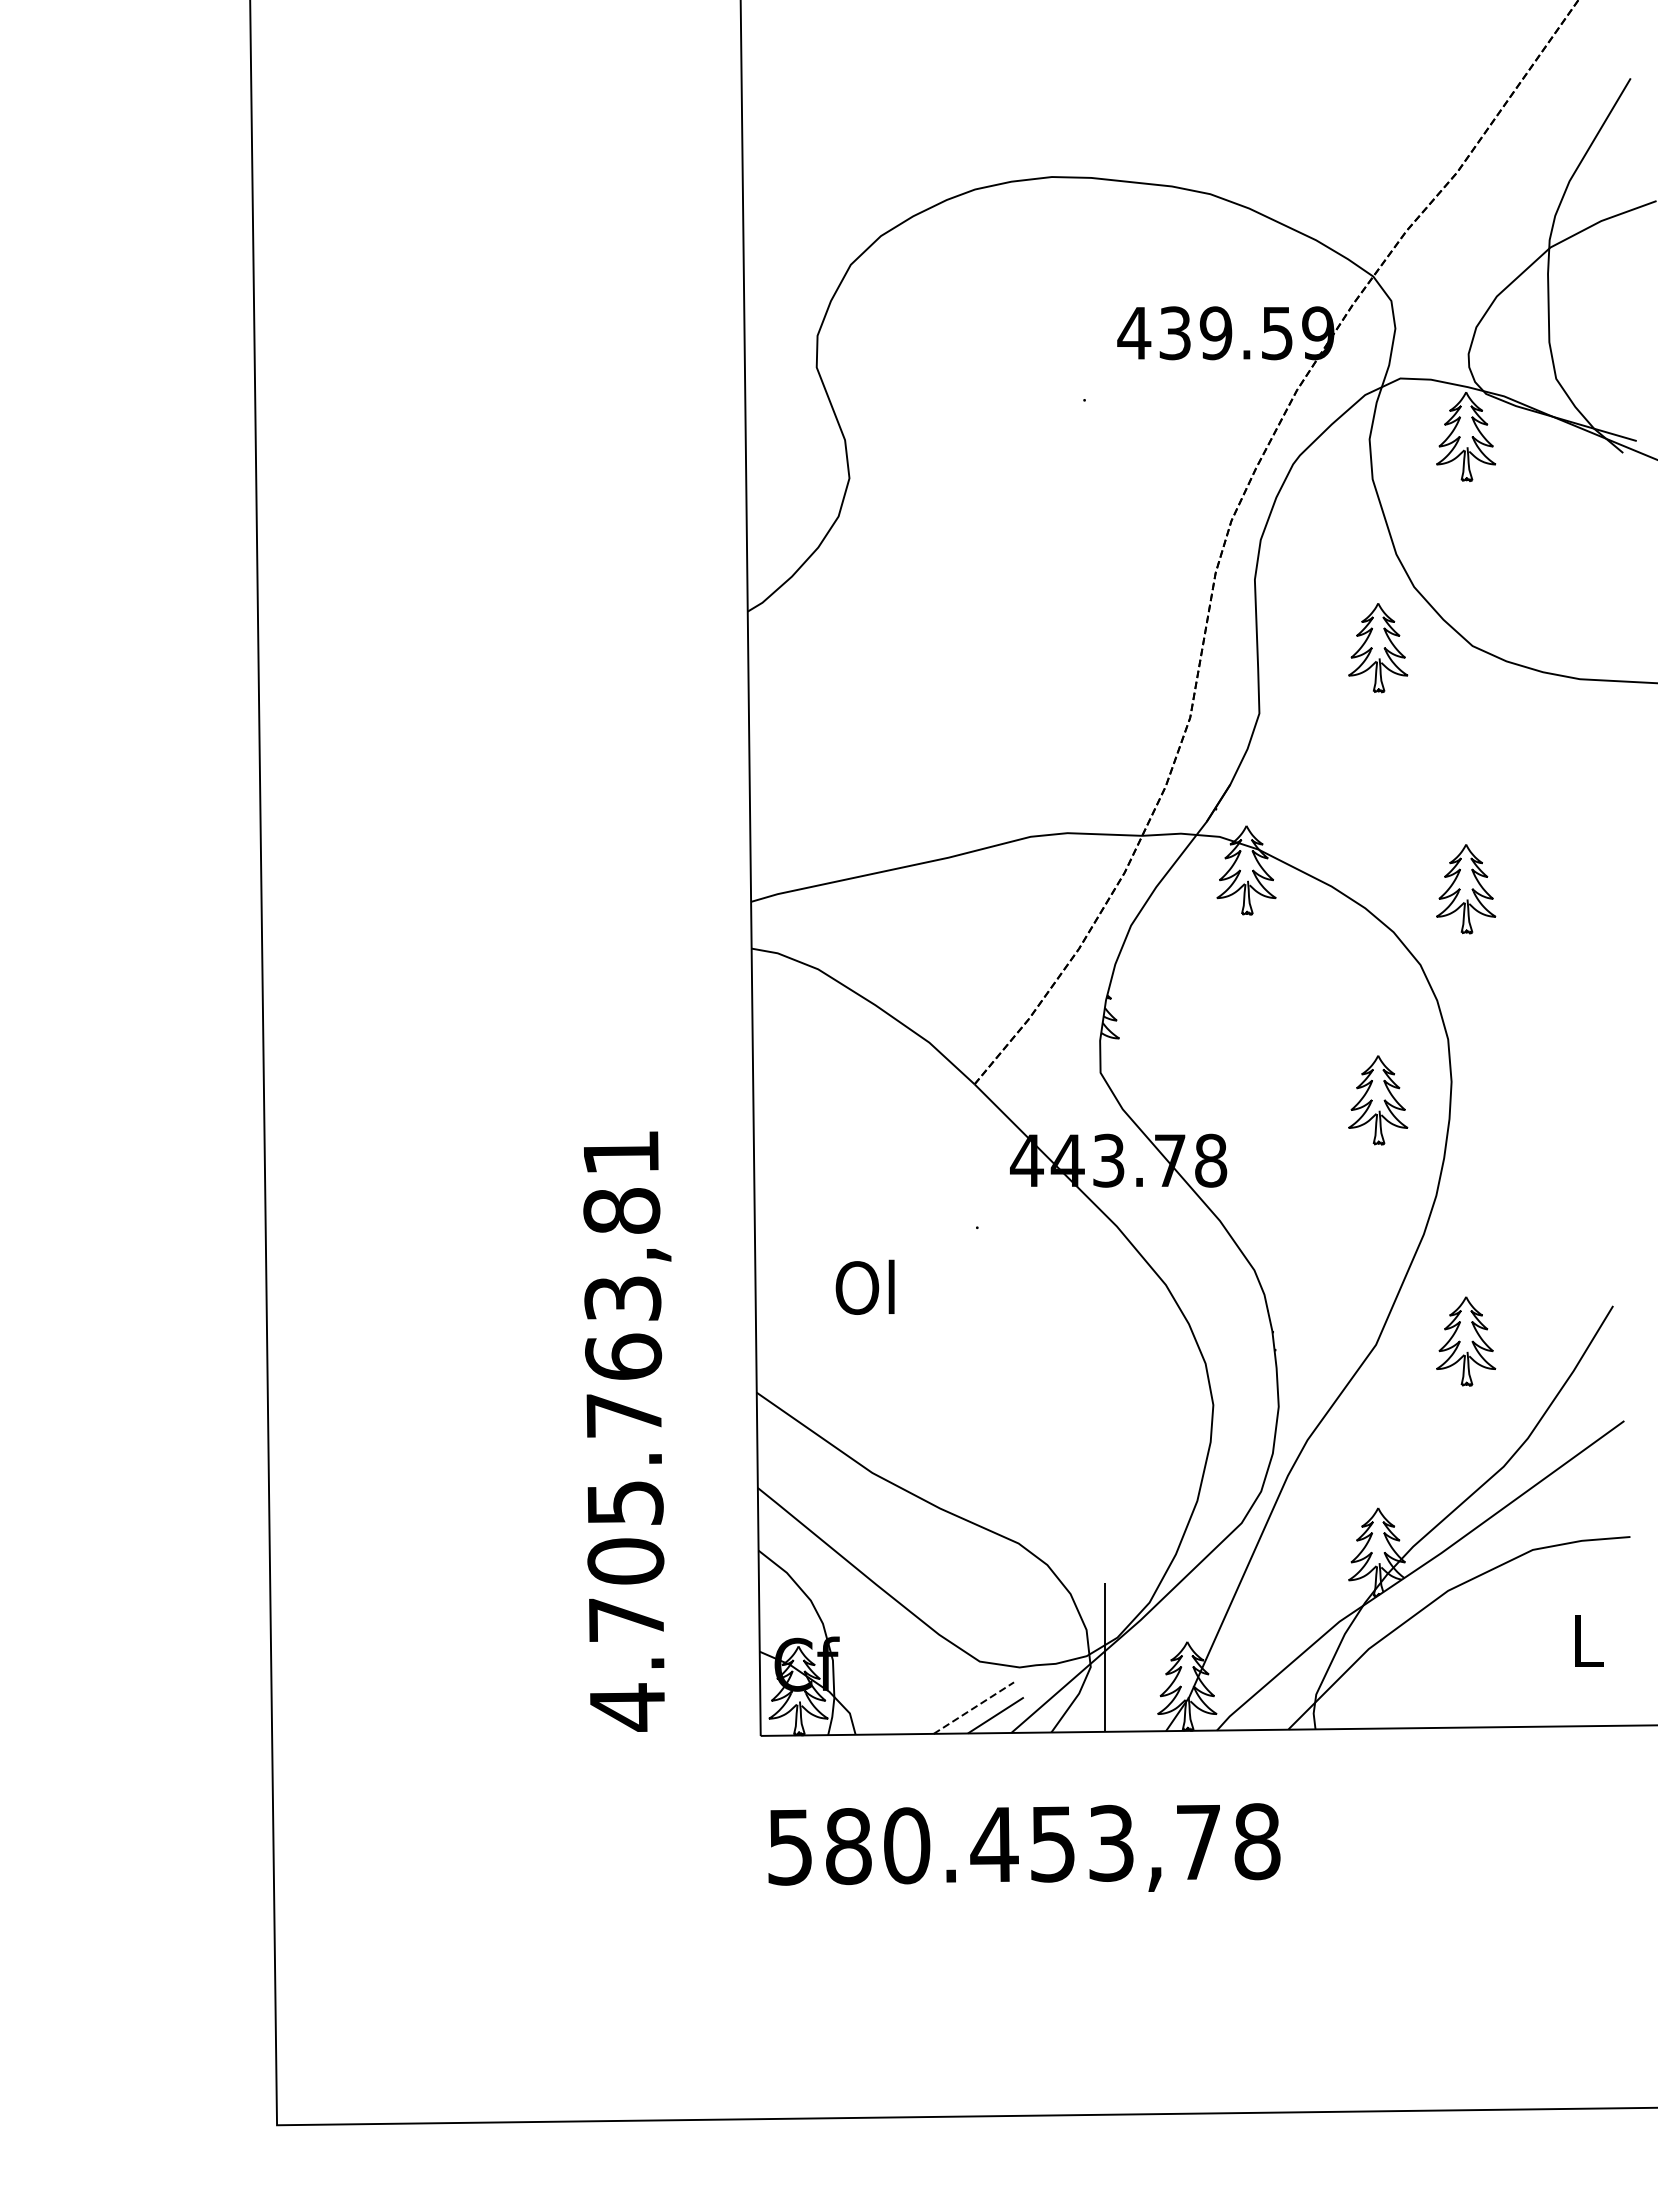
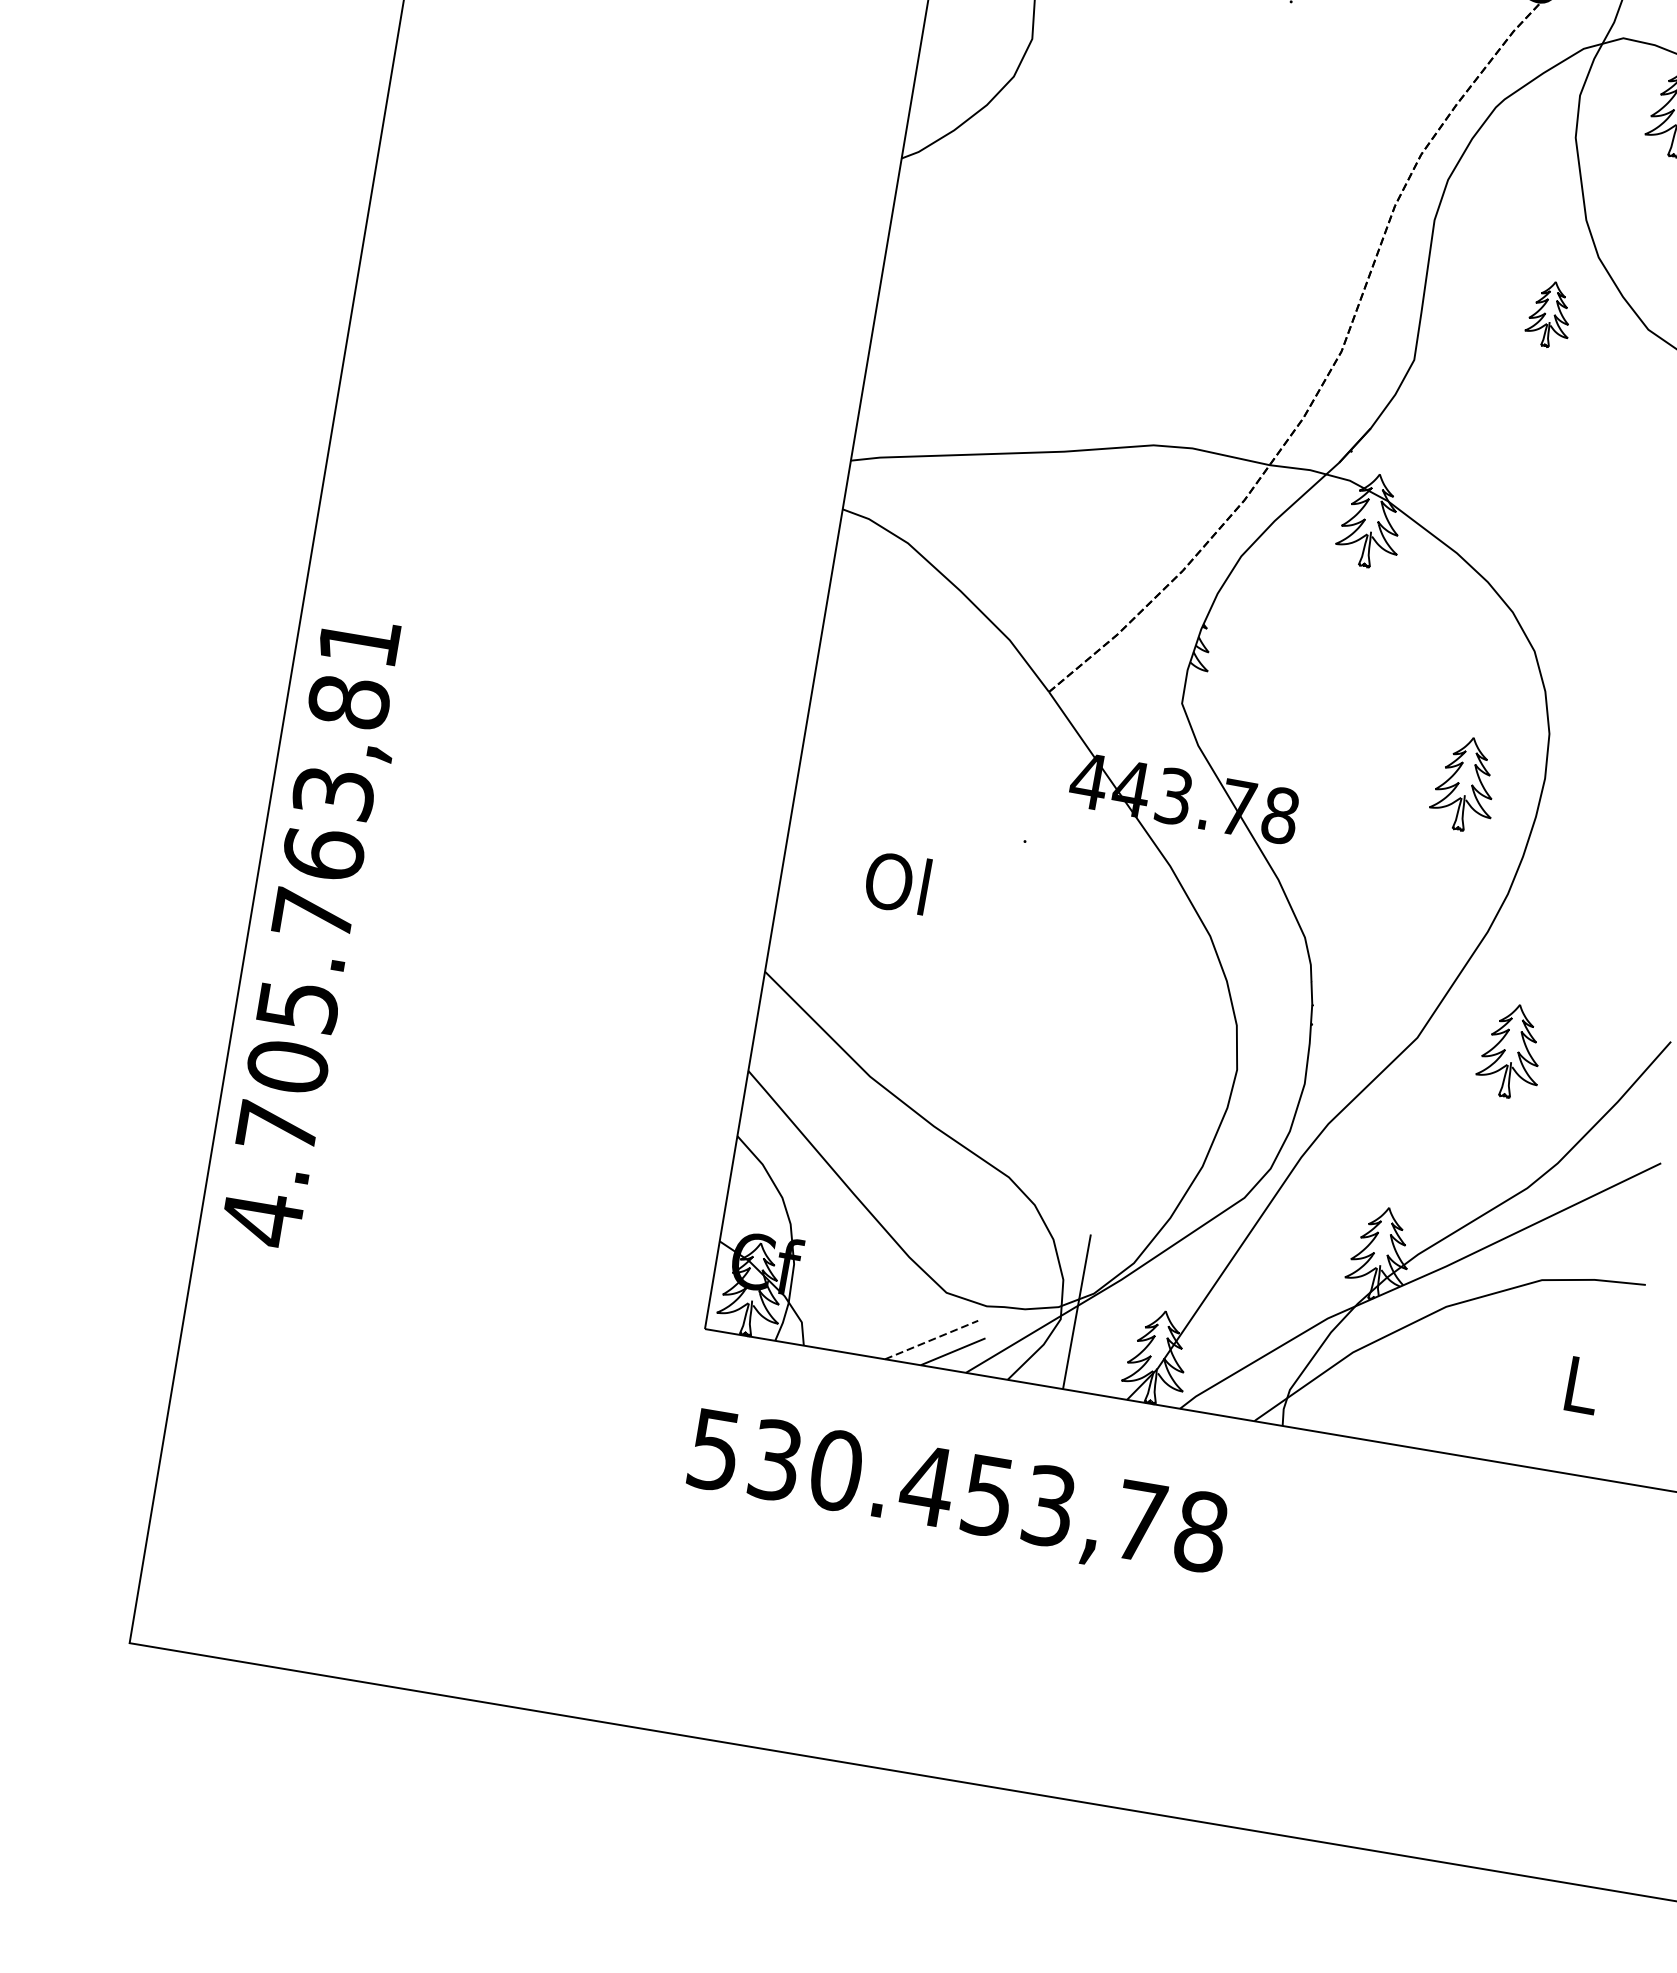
part: (1378, 648) -> (1550, 314), size x0.7
part: (1466, 889) -> (1596, 581), removed
text: (627, 1431) -> (313, 932), moved
text: (848, 1846) -> (775, 1460), 580.453,78 -> 530.453,78

